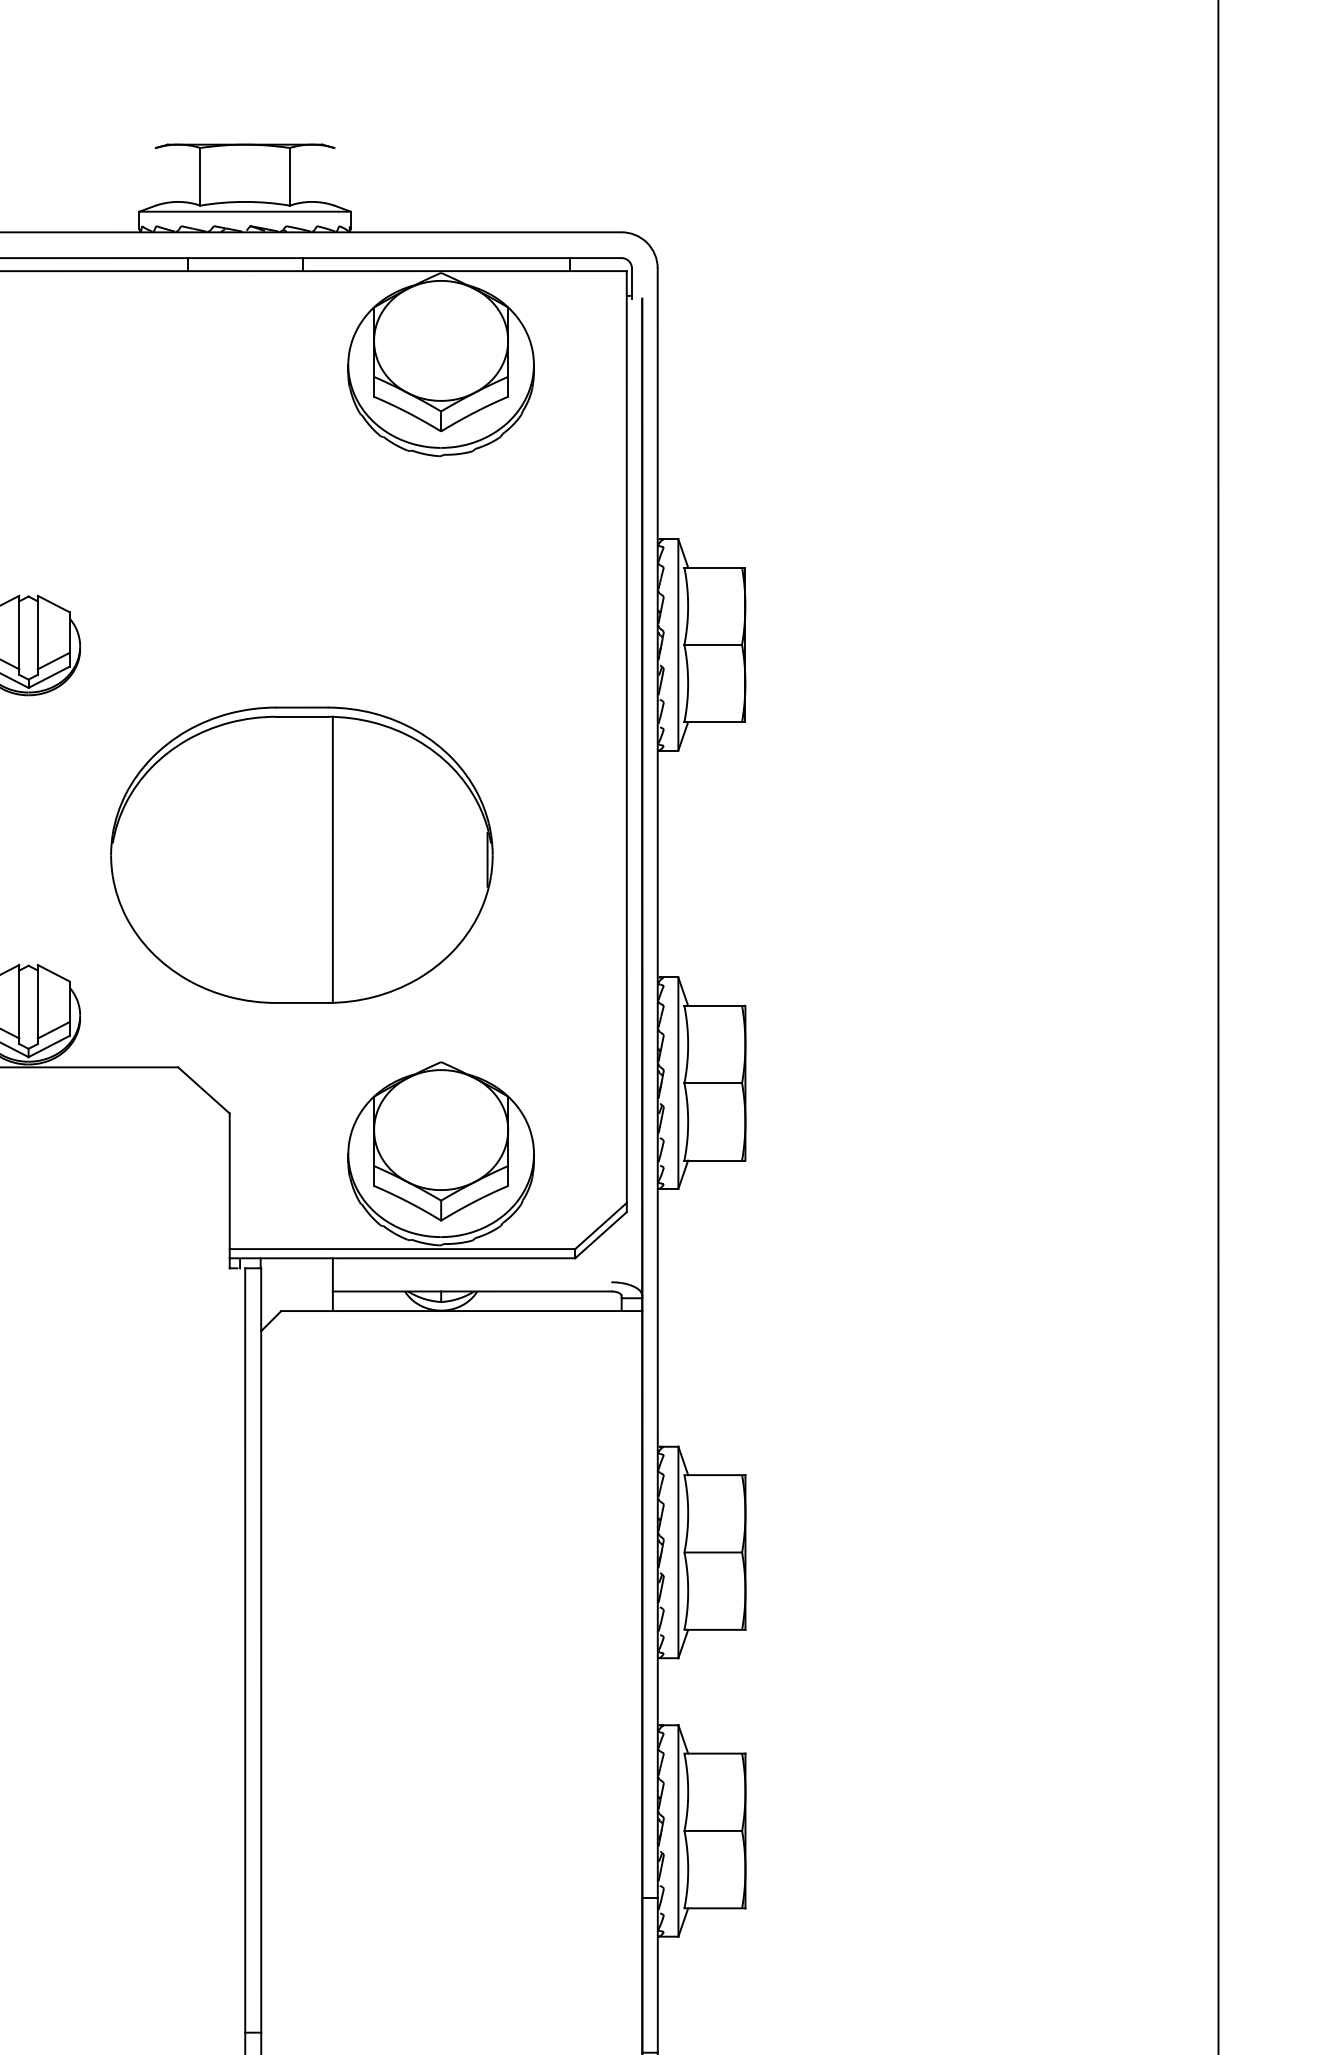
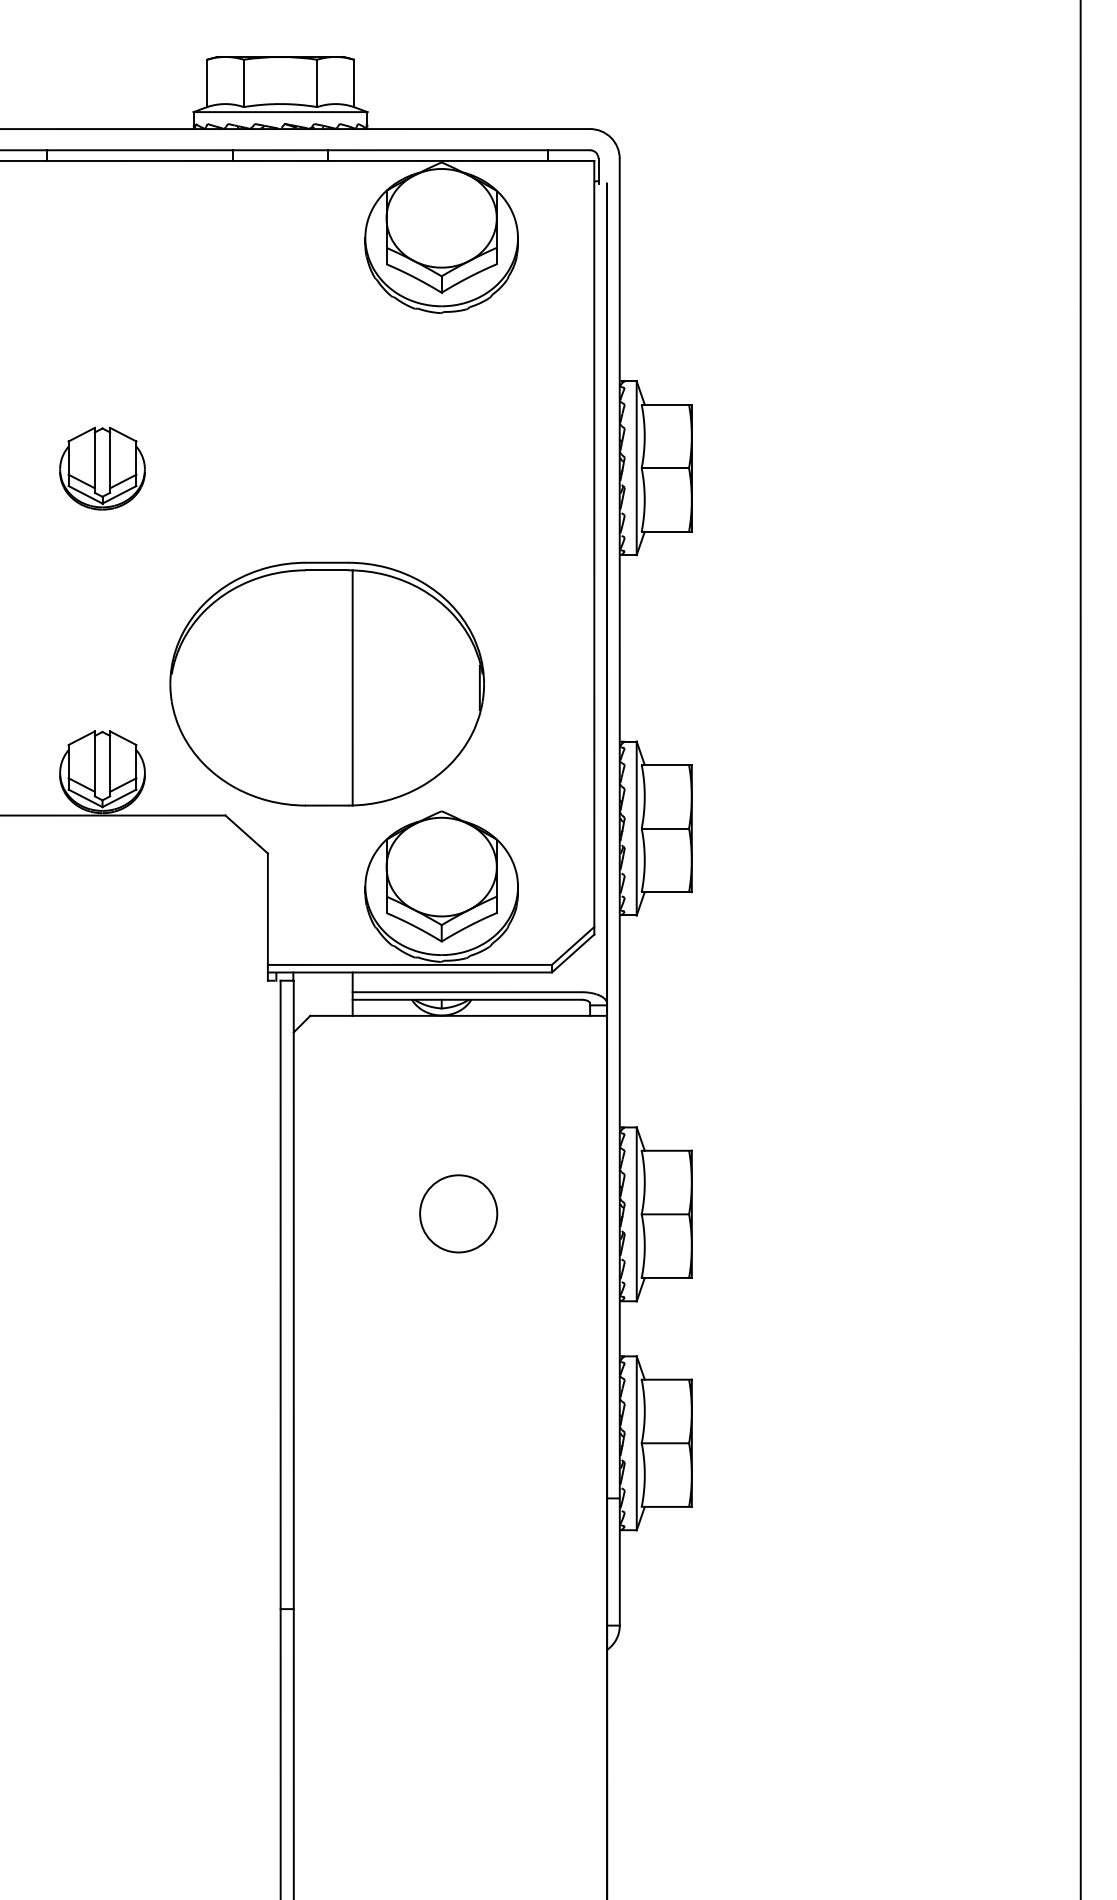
line: (156, 176) -> (207, 83), added
line: (333, 176) -> (353, 83), added
part: (301, 854) -> (326, 683), moved
line: (471, 1282) -> (466, 992), added
circle: (461, 1551) -> (458, 1213), added

